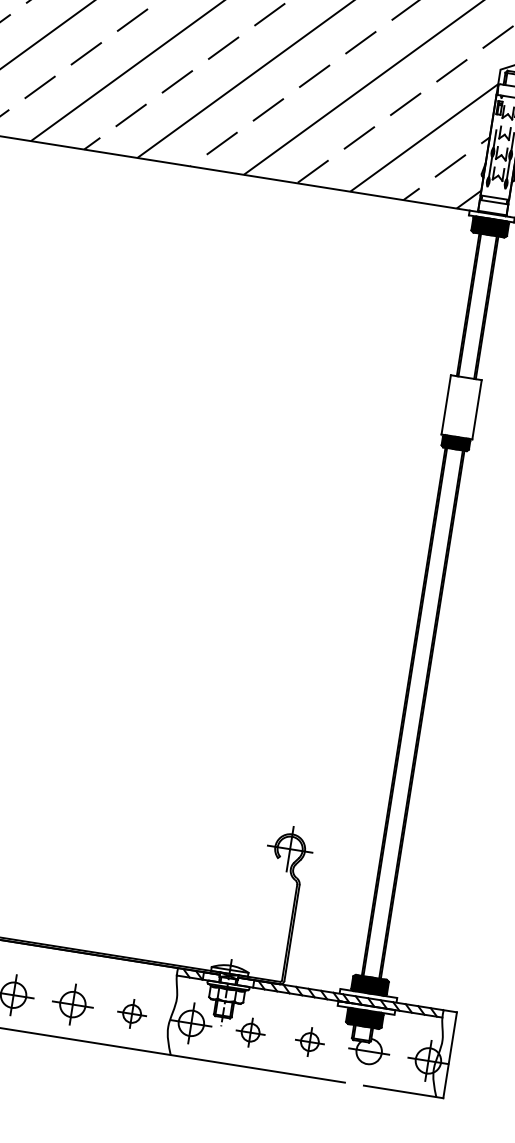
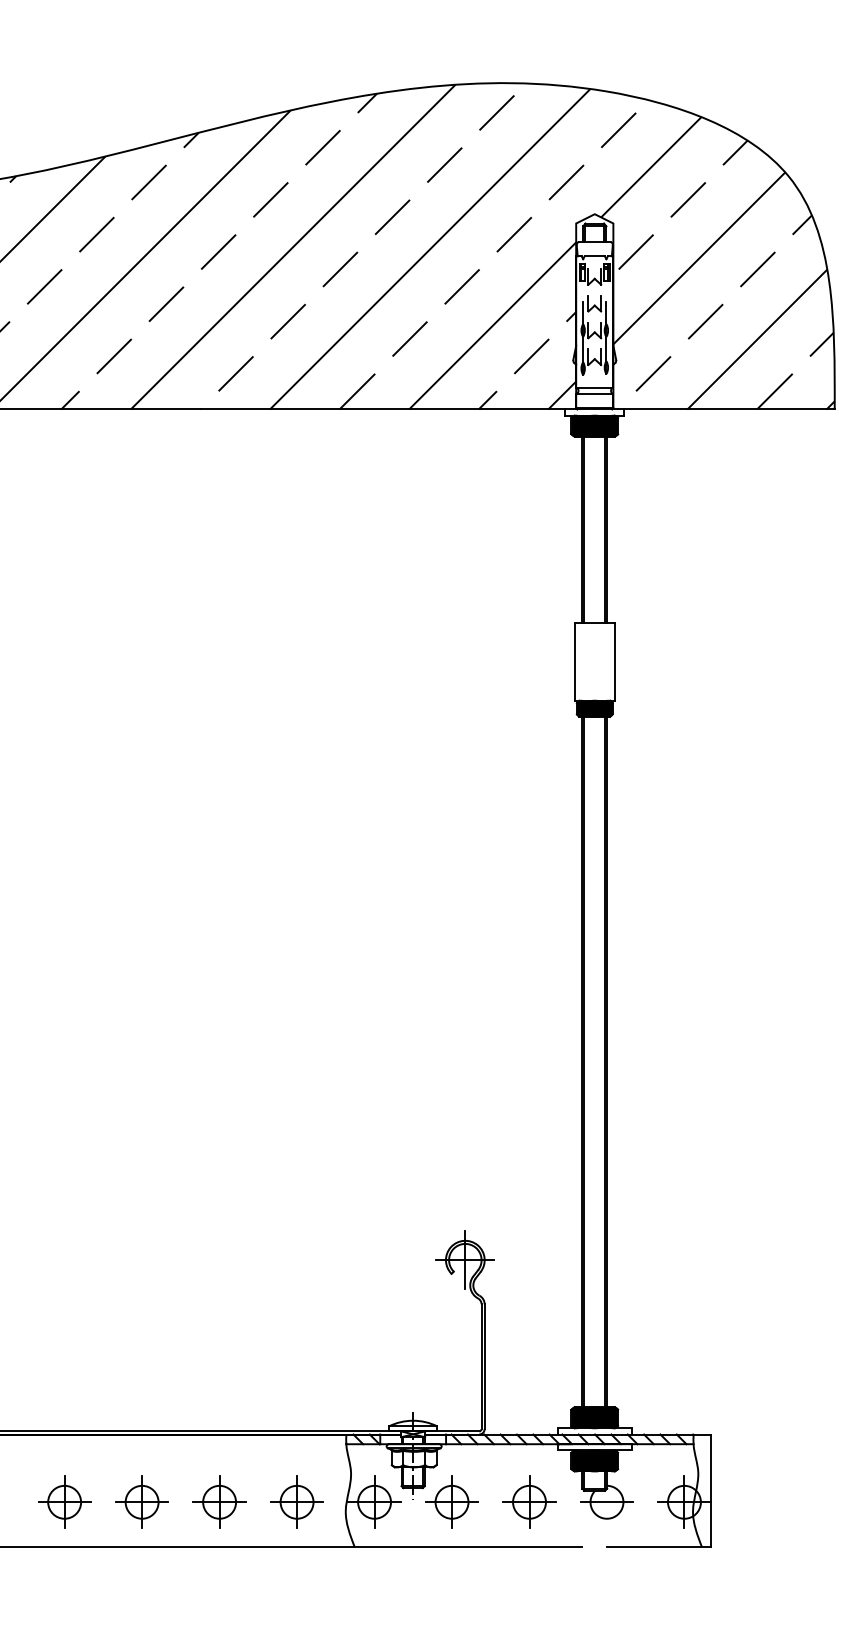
part: (131, 1013) -> (296, 1501), size x1.43
part: (250, 1032) -> (451, 1501), size x1.43
part: (309, 1041) -> (529, 1501), size x1.43

